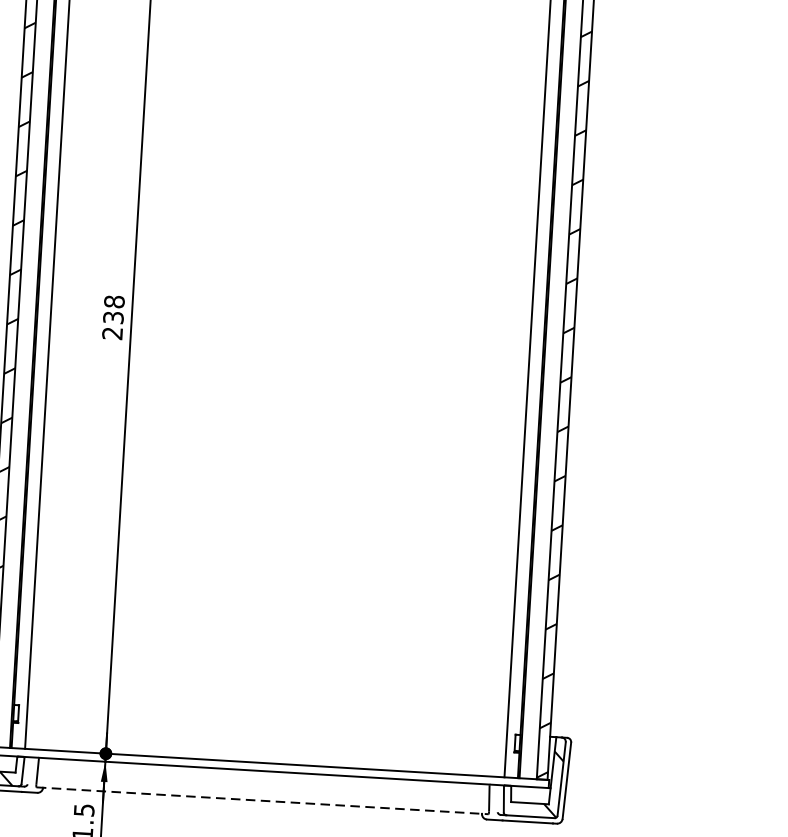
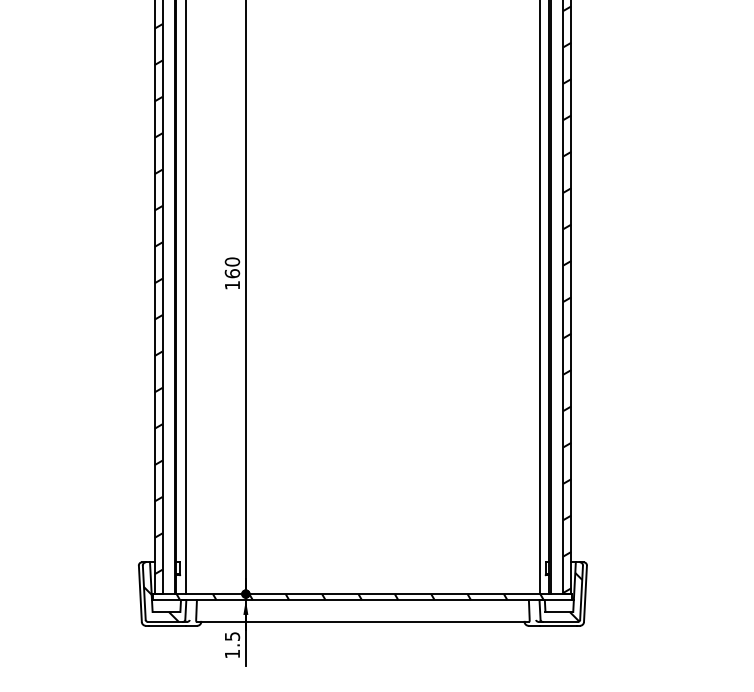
text: (113, 317) -> (232, 273), 238 -> 160
hatch: (259, 767) -> (359, 597), added
line: (263, 800) -> (363, 621), dashed -> solid

